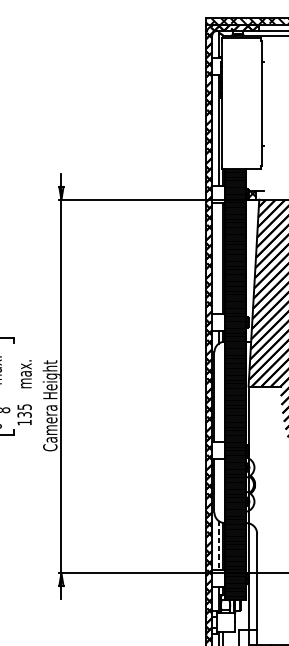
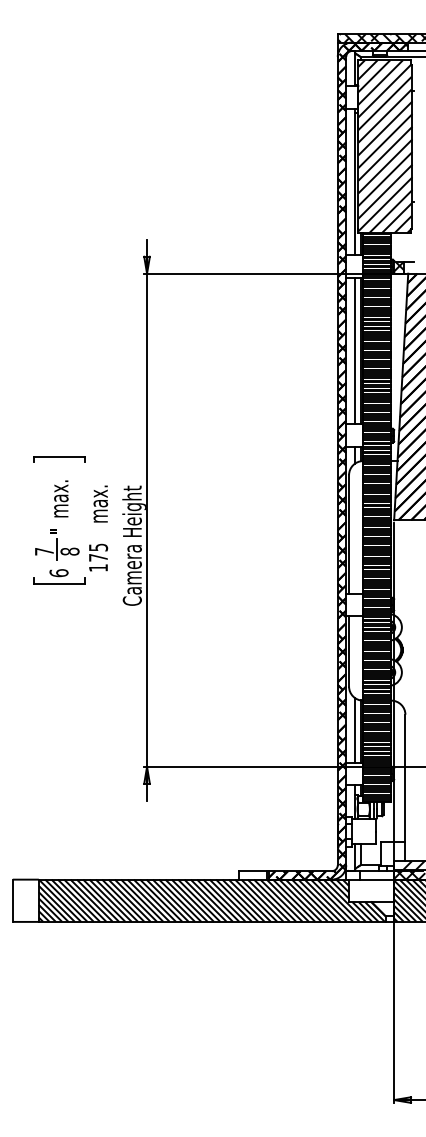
hatch: (242, 103) -> (385, 146), added
line: (218, 257) -> (354, 350), added
text: (24, 414) -> (98, 557), 135 -> 175
line: (218, 545) -> (354, 730), dashed -> solid

